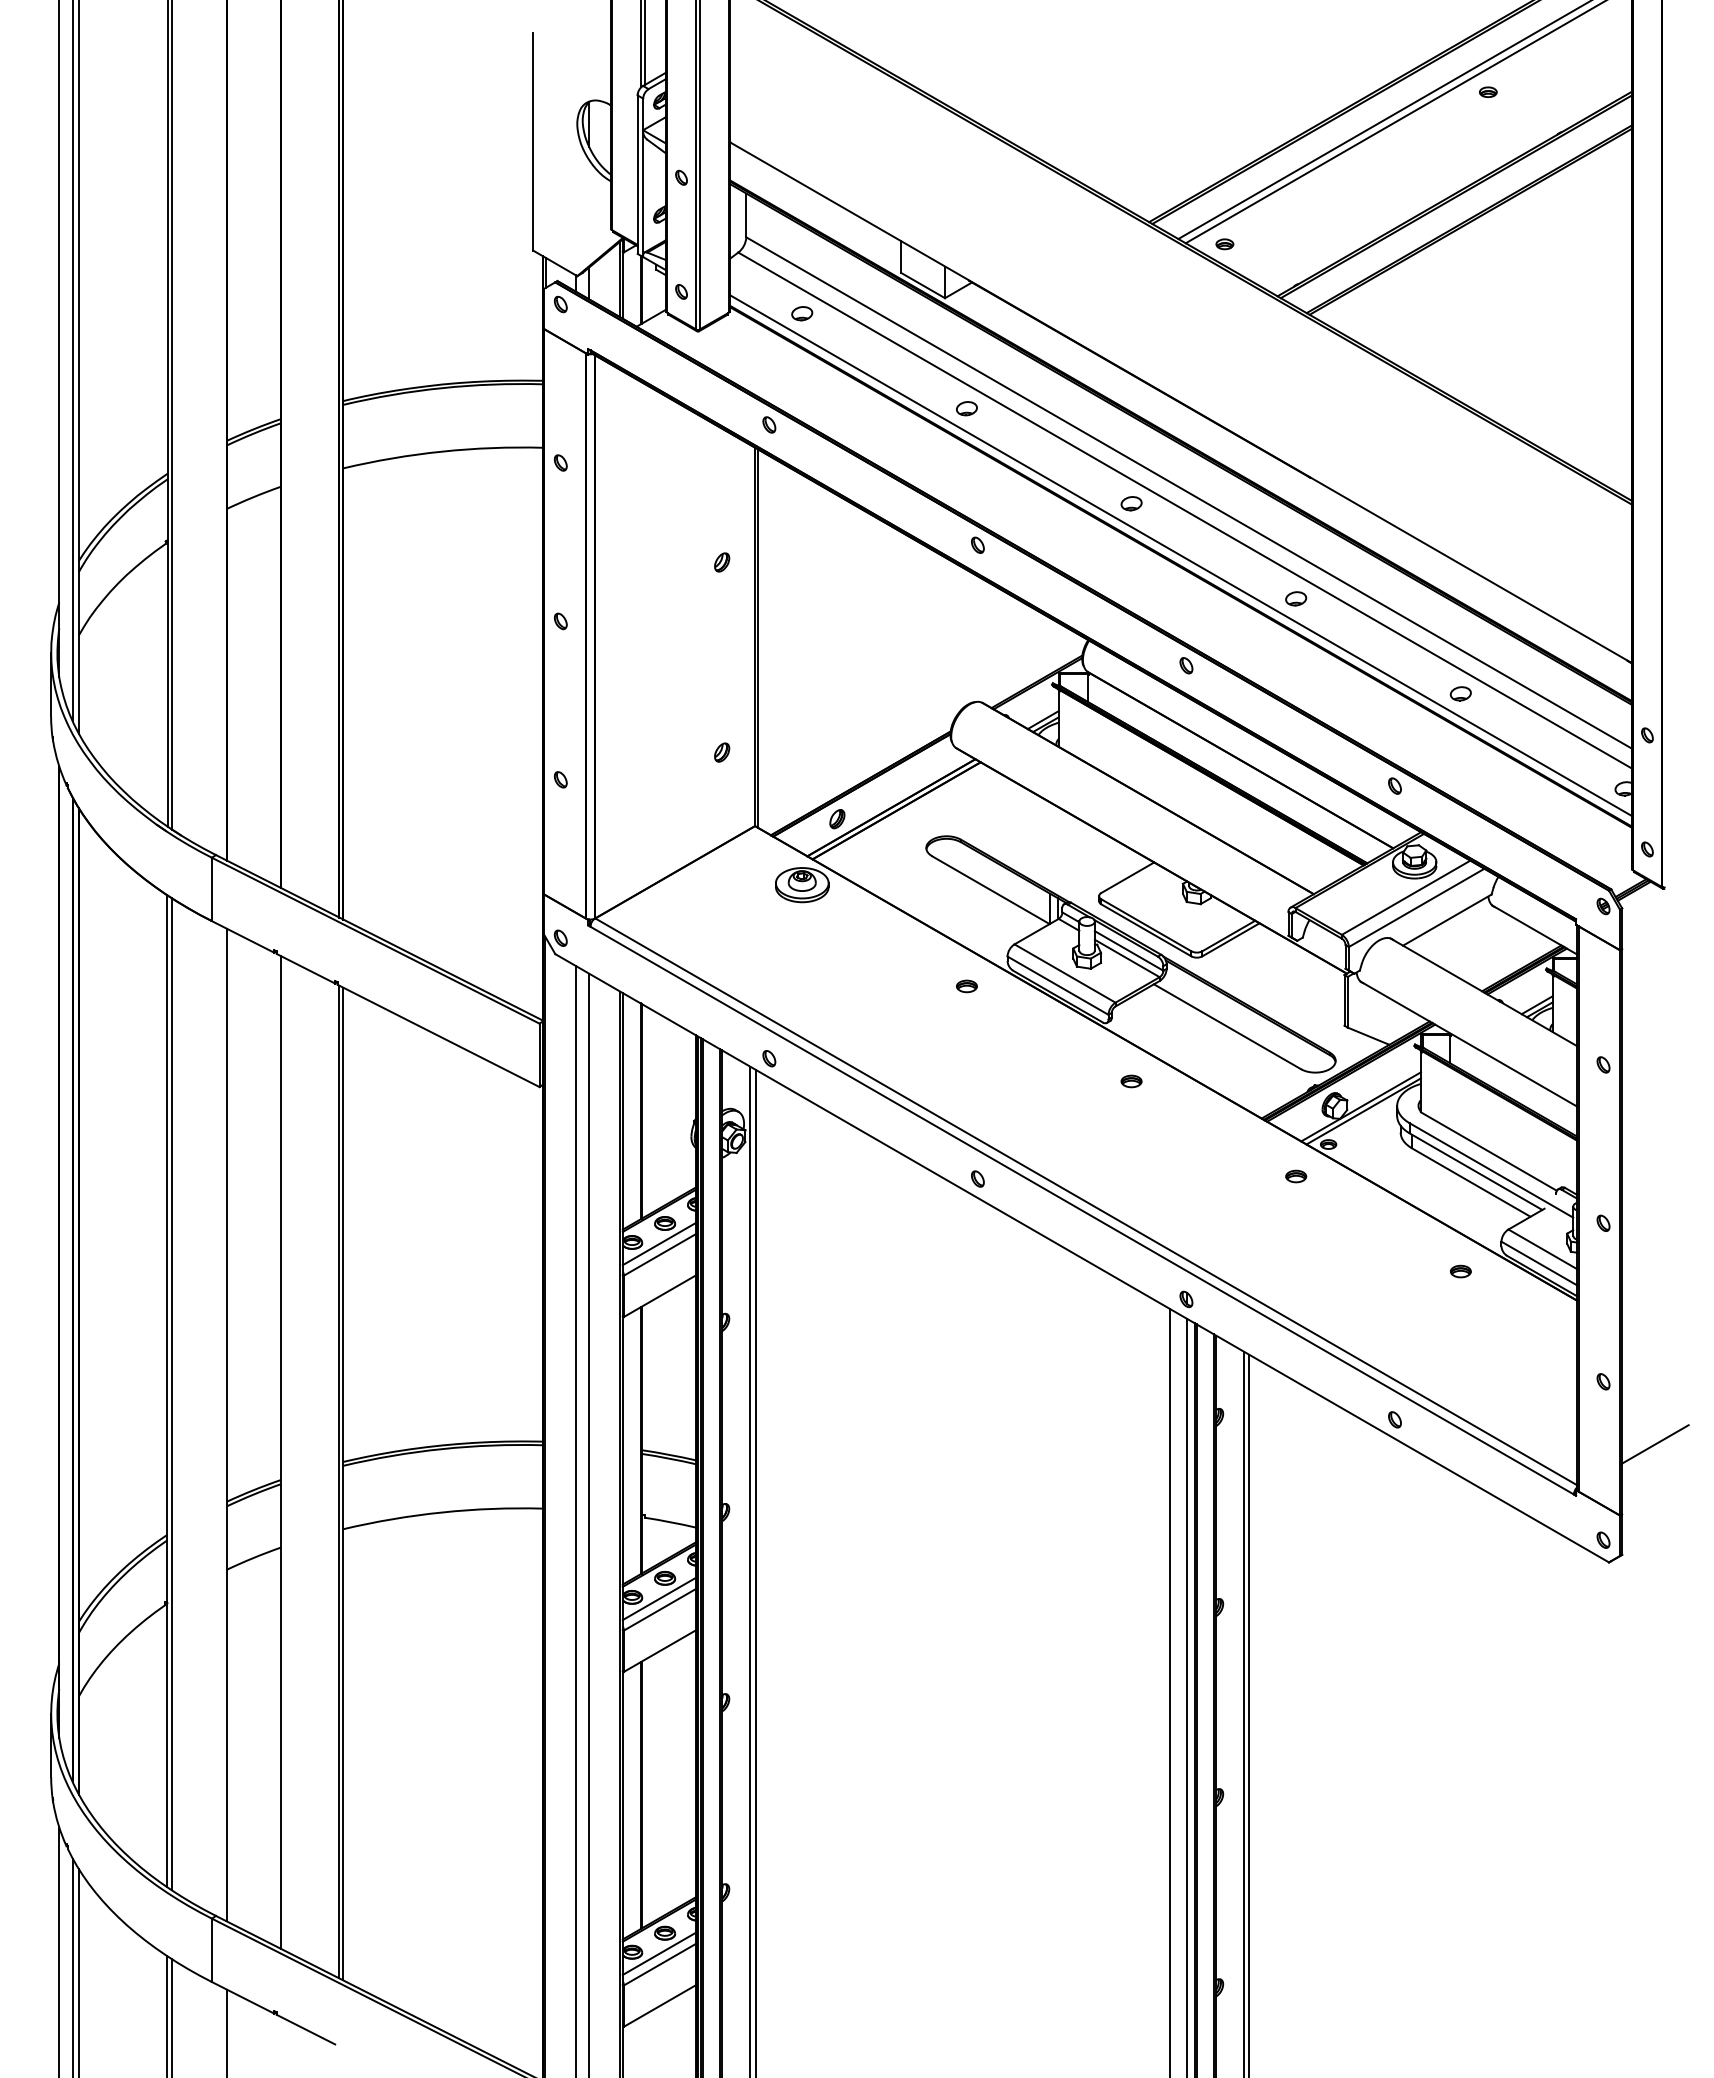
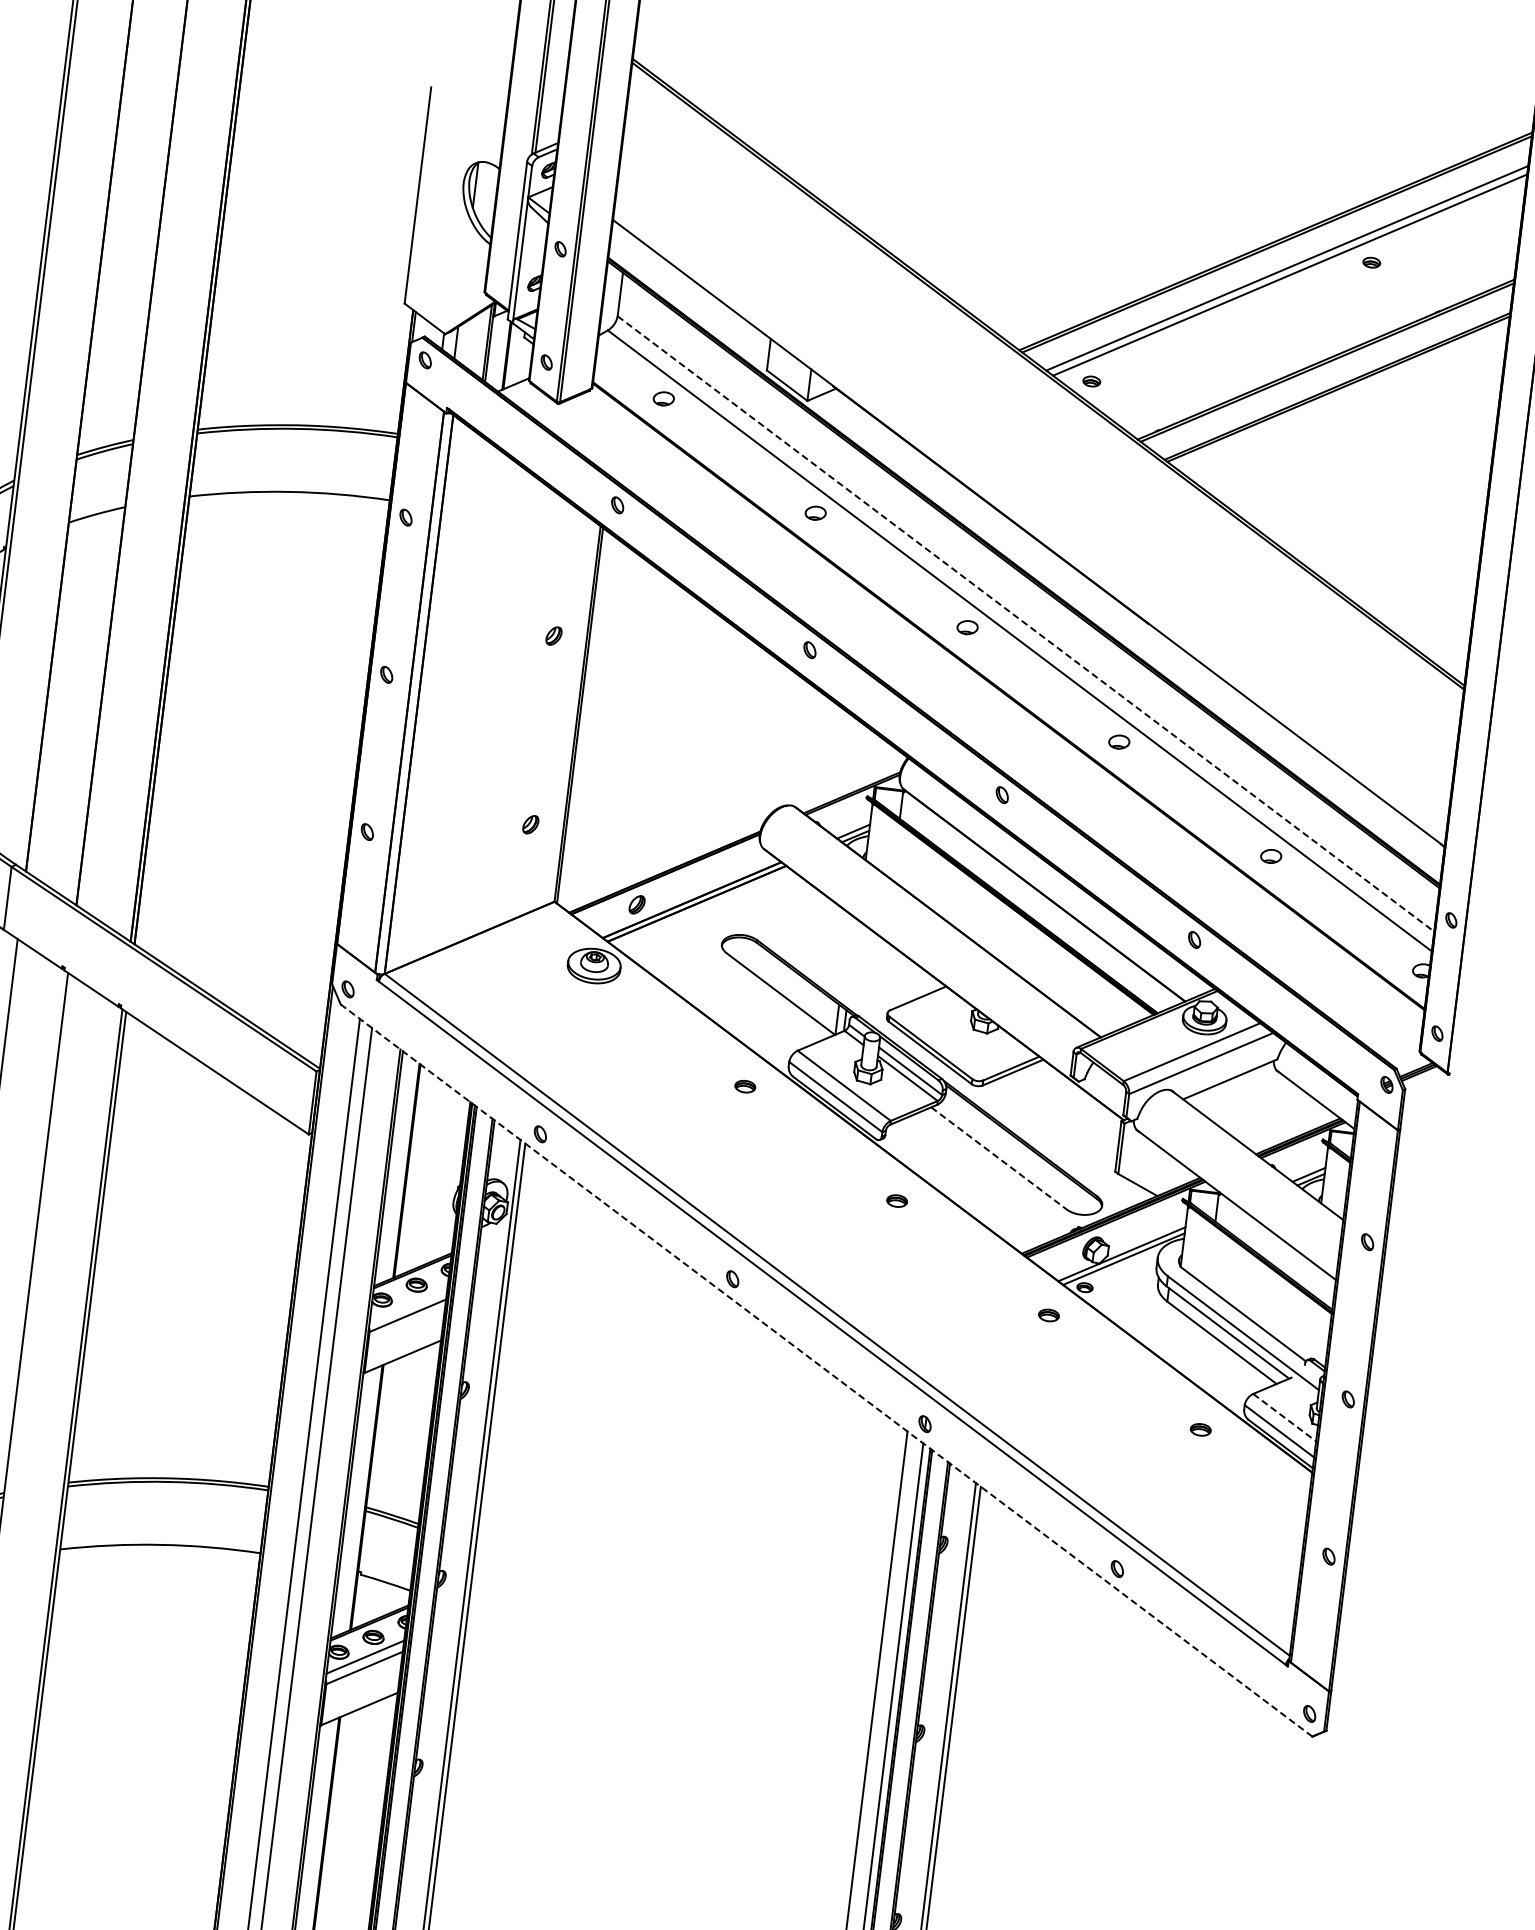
line: (1189, 493) -> (1026, 624), solid -> dashed
line: (1180, 555) -> (1009, 684), removed
line: (1227, 1026) -> (999, 1158), solid -> dashed
line: (658, 1243) -> (407, 1304), removed
line: (1543, 1249) -> (1285, 1418), solid -> dashed
line: (1081, 1258) -> (825, 1370), solid -> dashed
line: (1655, 1444) -> (1372, 1625), removed

